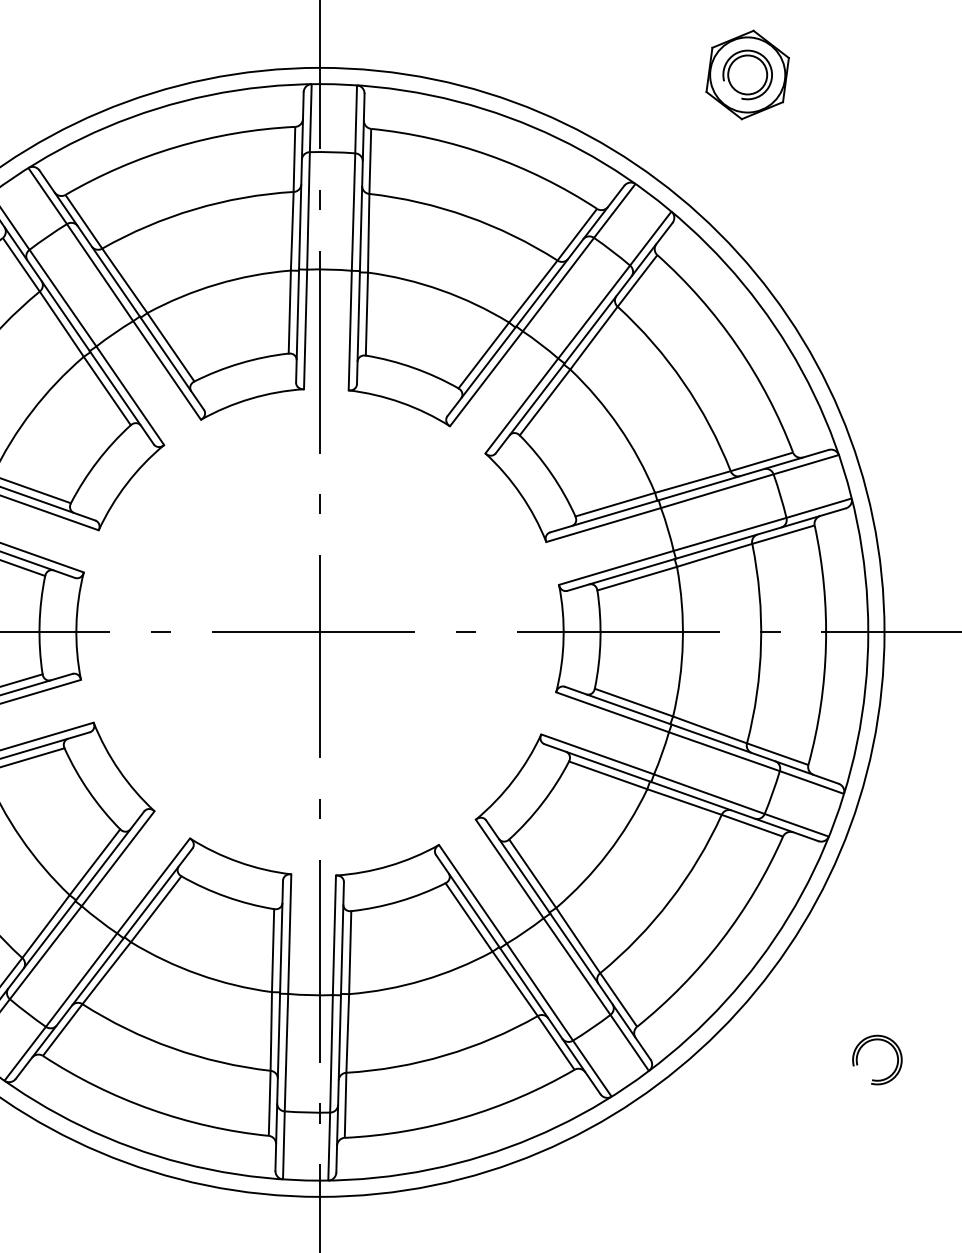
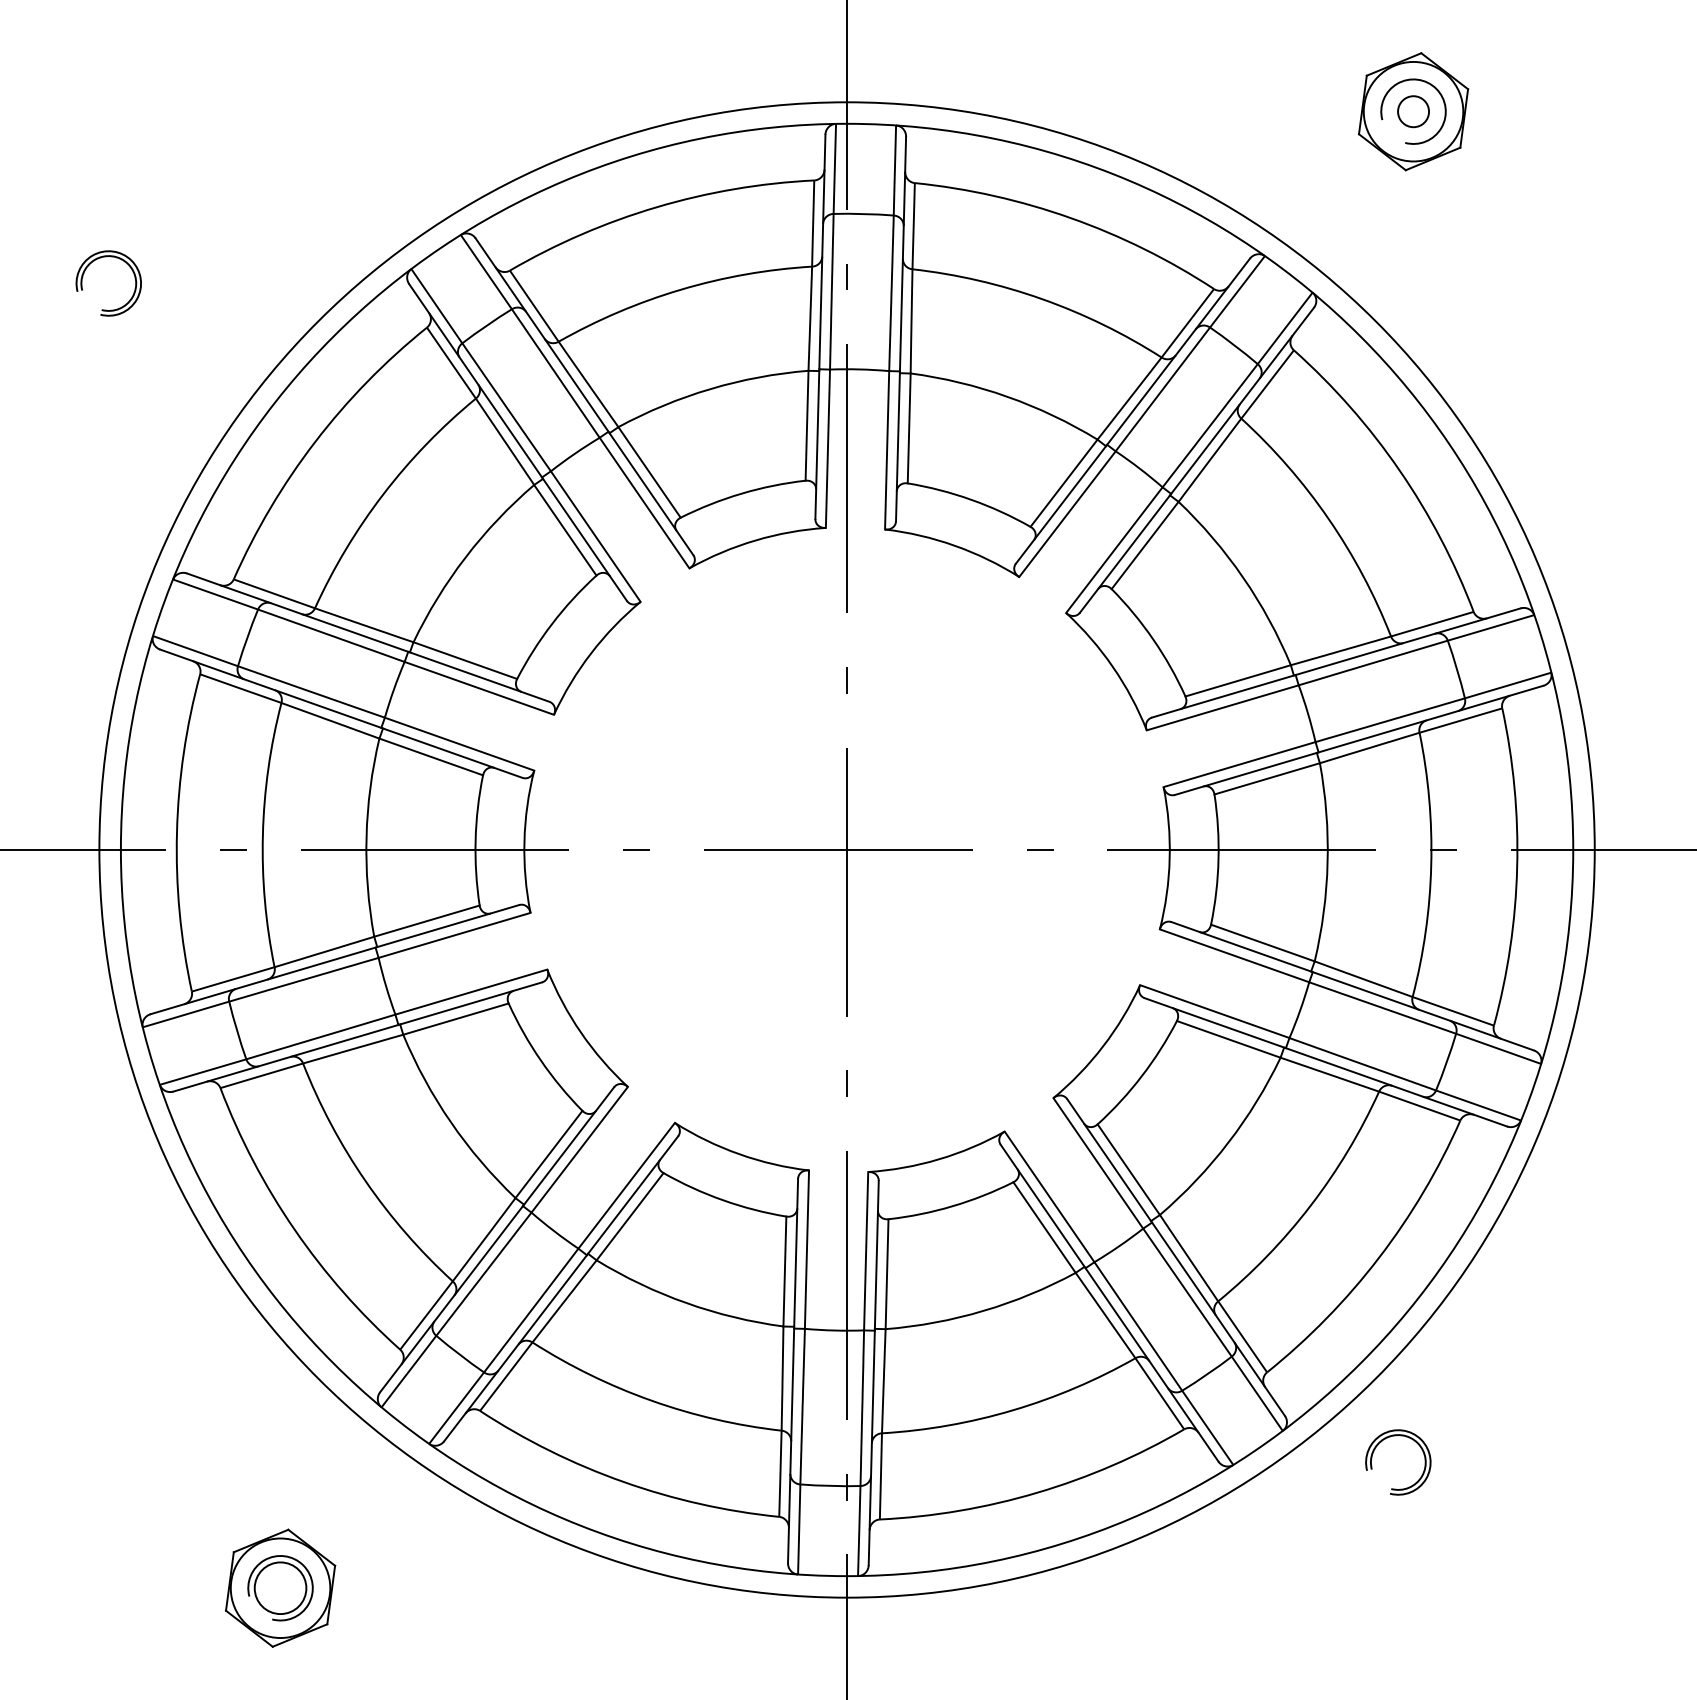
circle: (747, 74) -> (1413, 111), size x0.6
part: (894, 1051) -> (1421, 1450), moved

